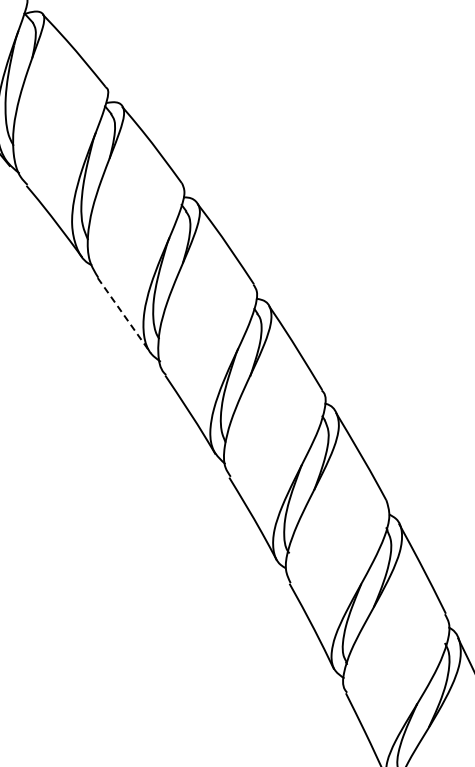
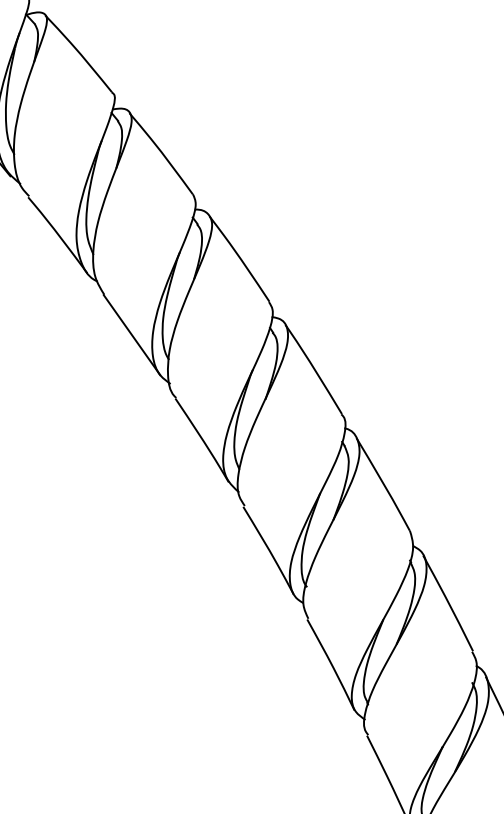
line: (124, 316) -> (132, 335), dashed -> solid

